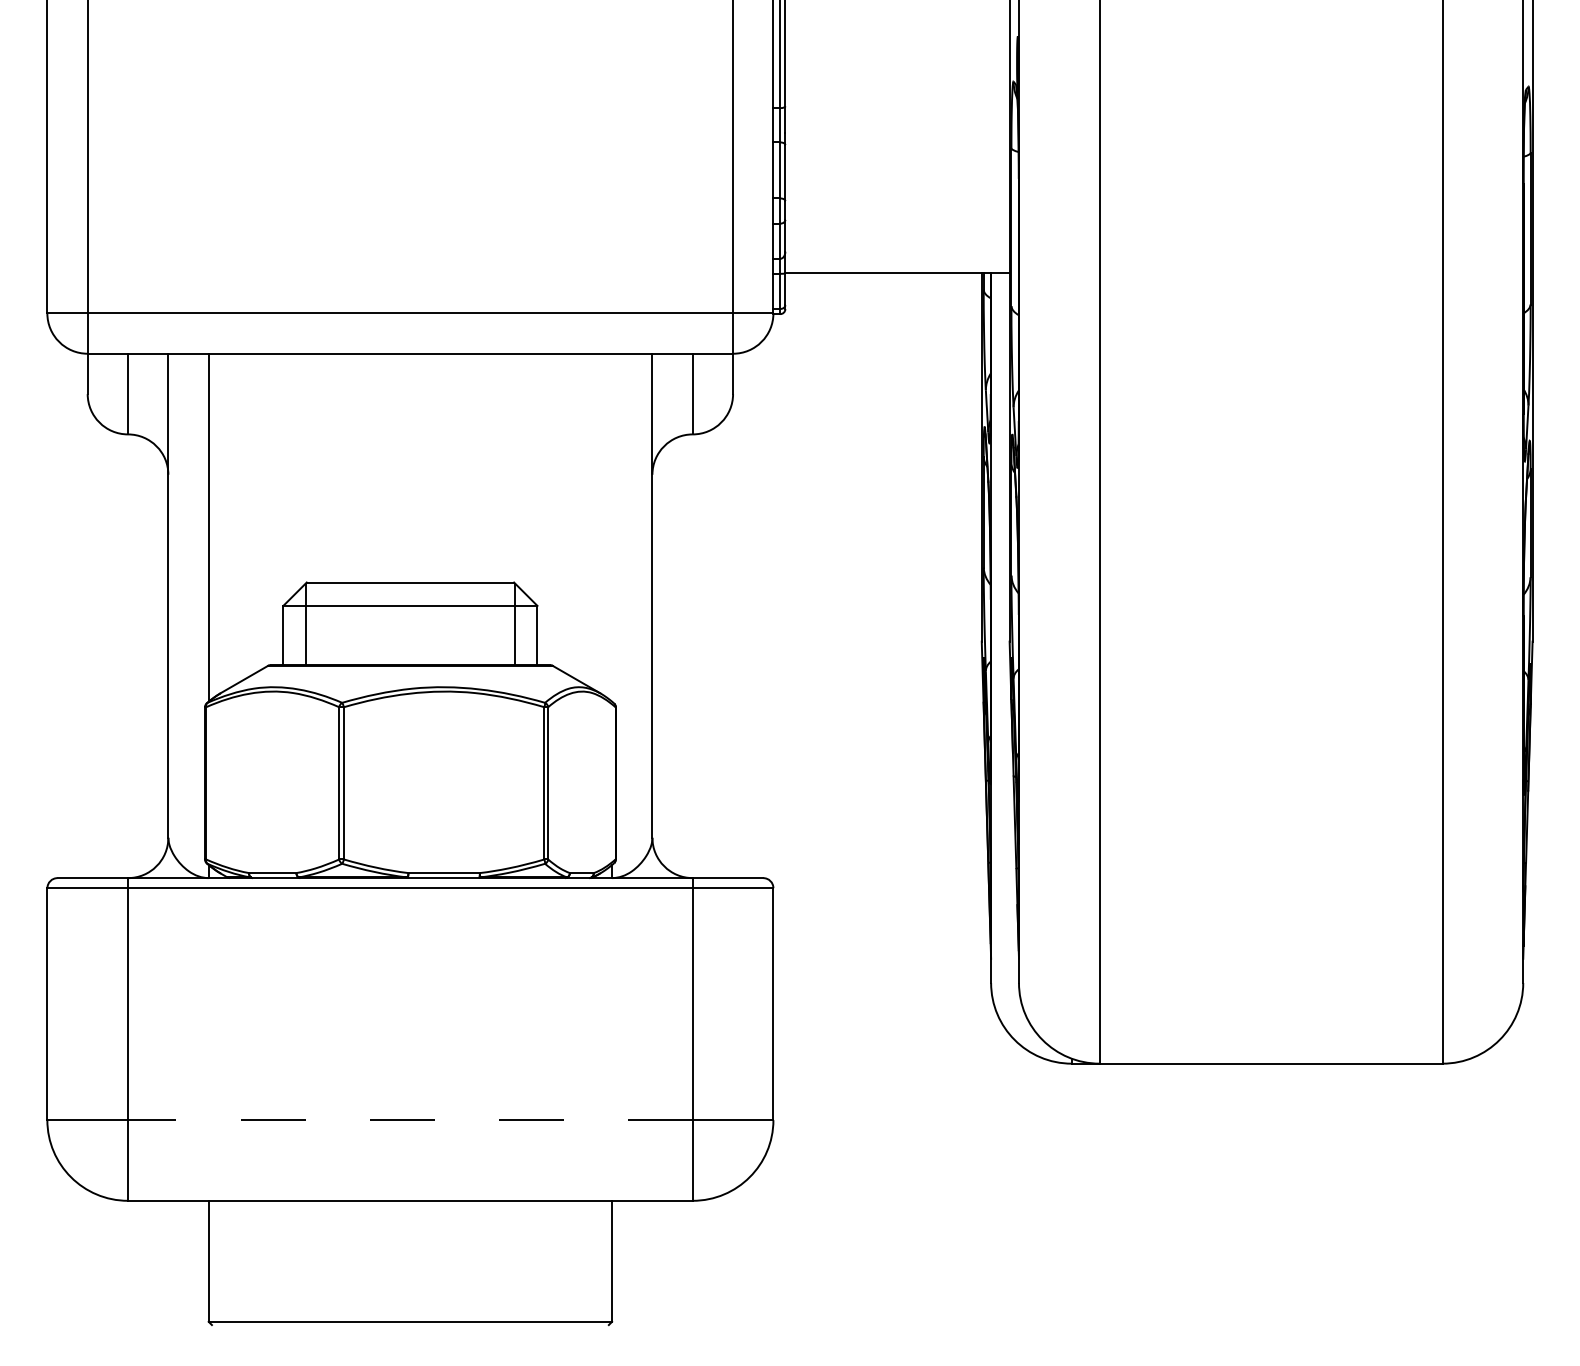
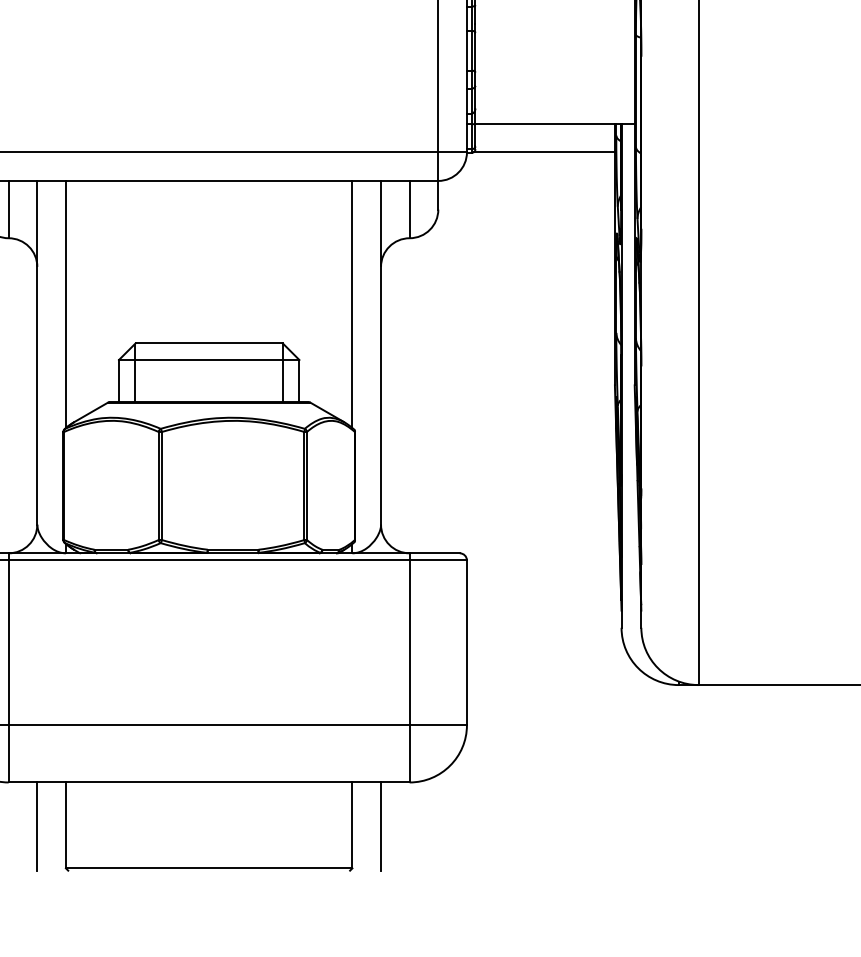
line: (881, 313) -> (543, 152), added
line: (612, 527) -> (352, 304), added
line: (409, 1120) -> (208, 725), dashed -> solid
line: (168, 1262) -> (37, 826), added
line: (652, 1262) -> (381, 826), added

